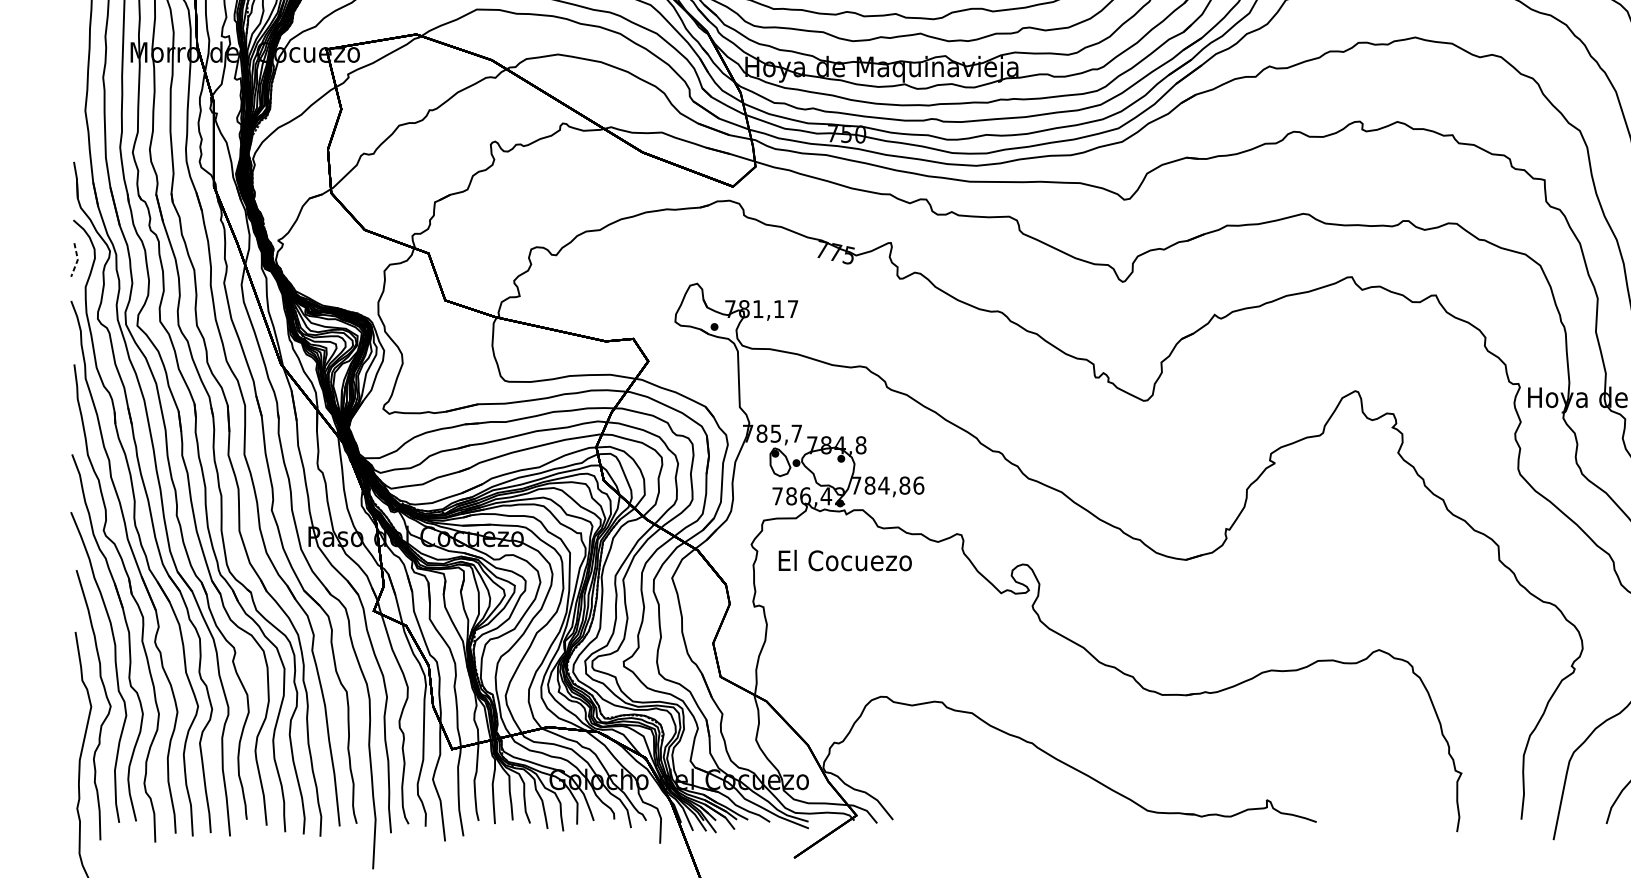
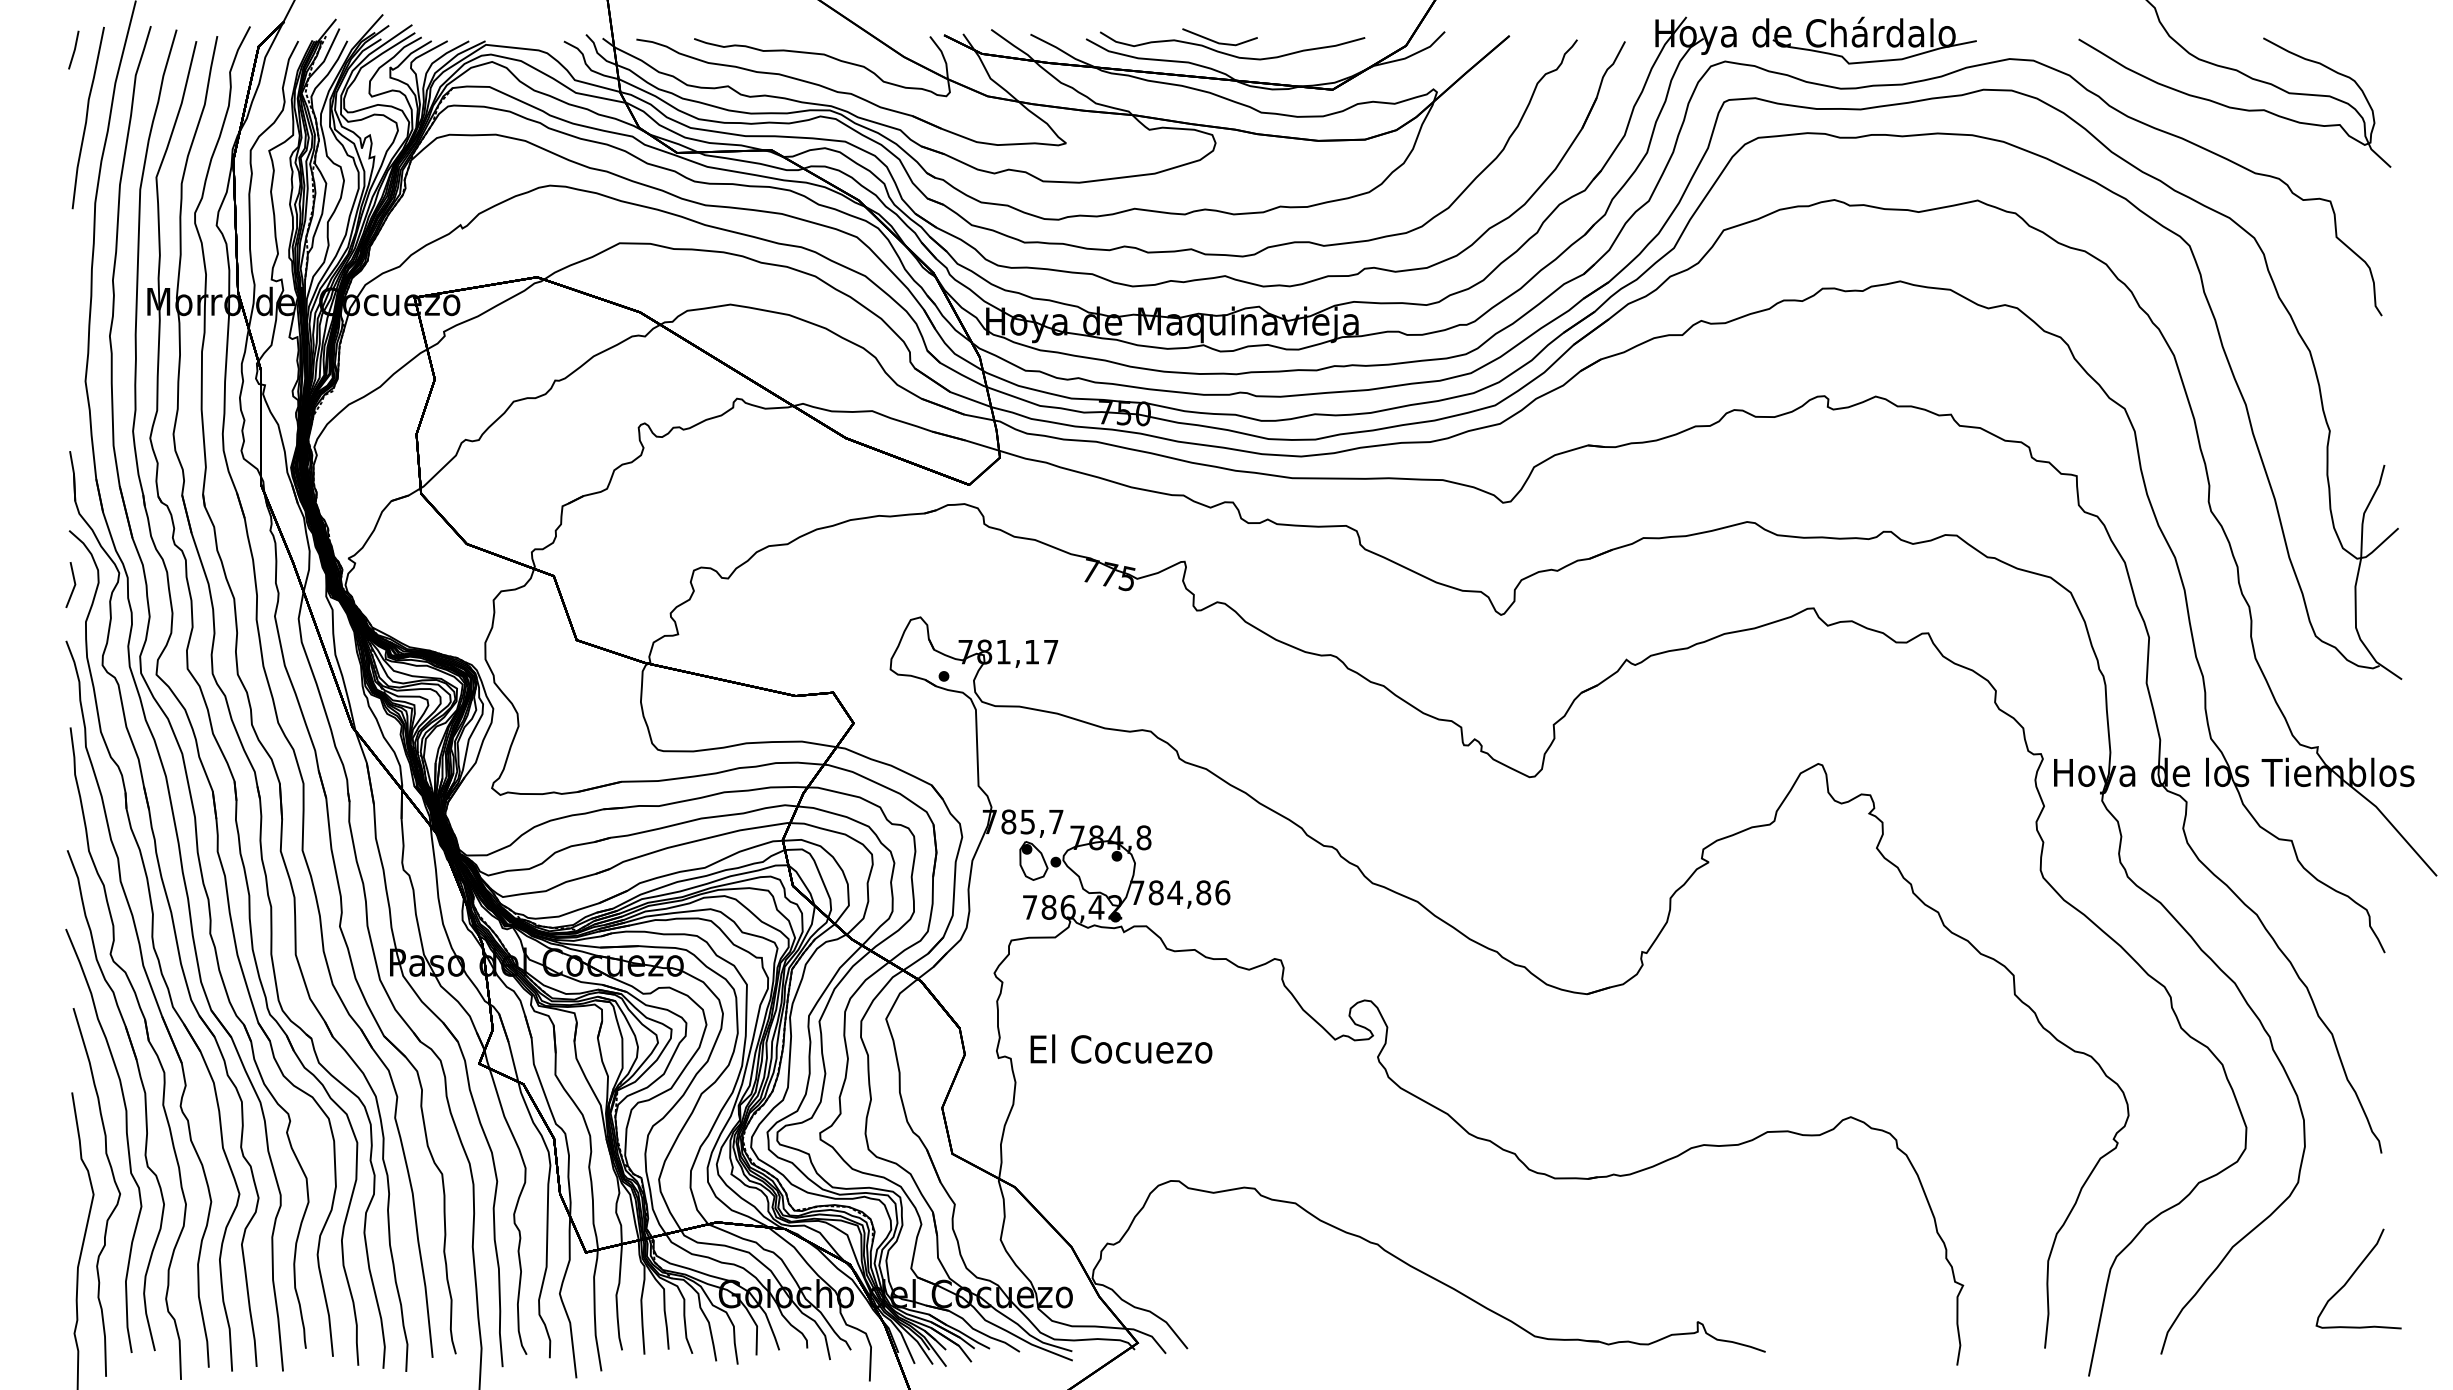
line: (78, 260) -> (75, 585), dashed -> solid
text: (845, 560) -> (1121, 1048), moved

